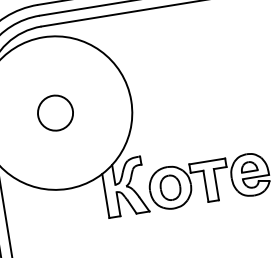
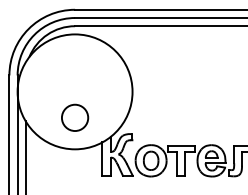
circle: (55, 112) -> (75, 117), moved

